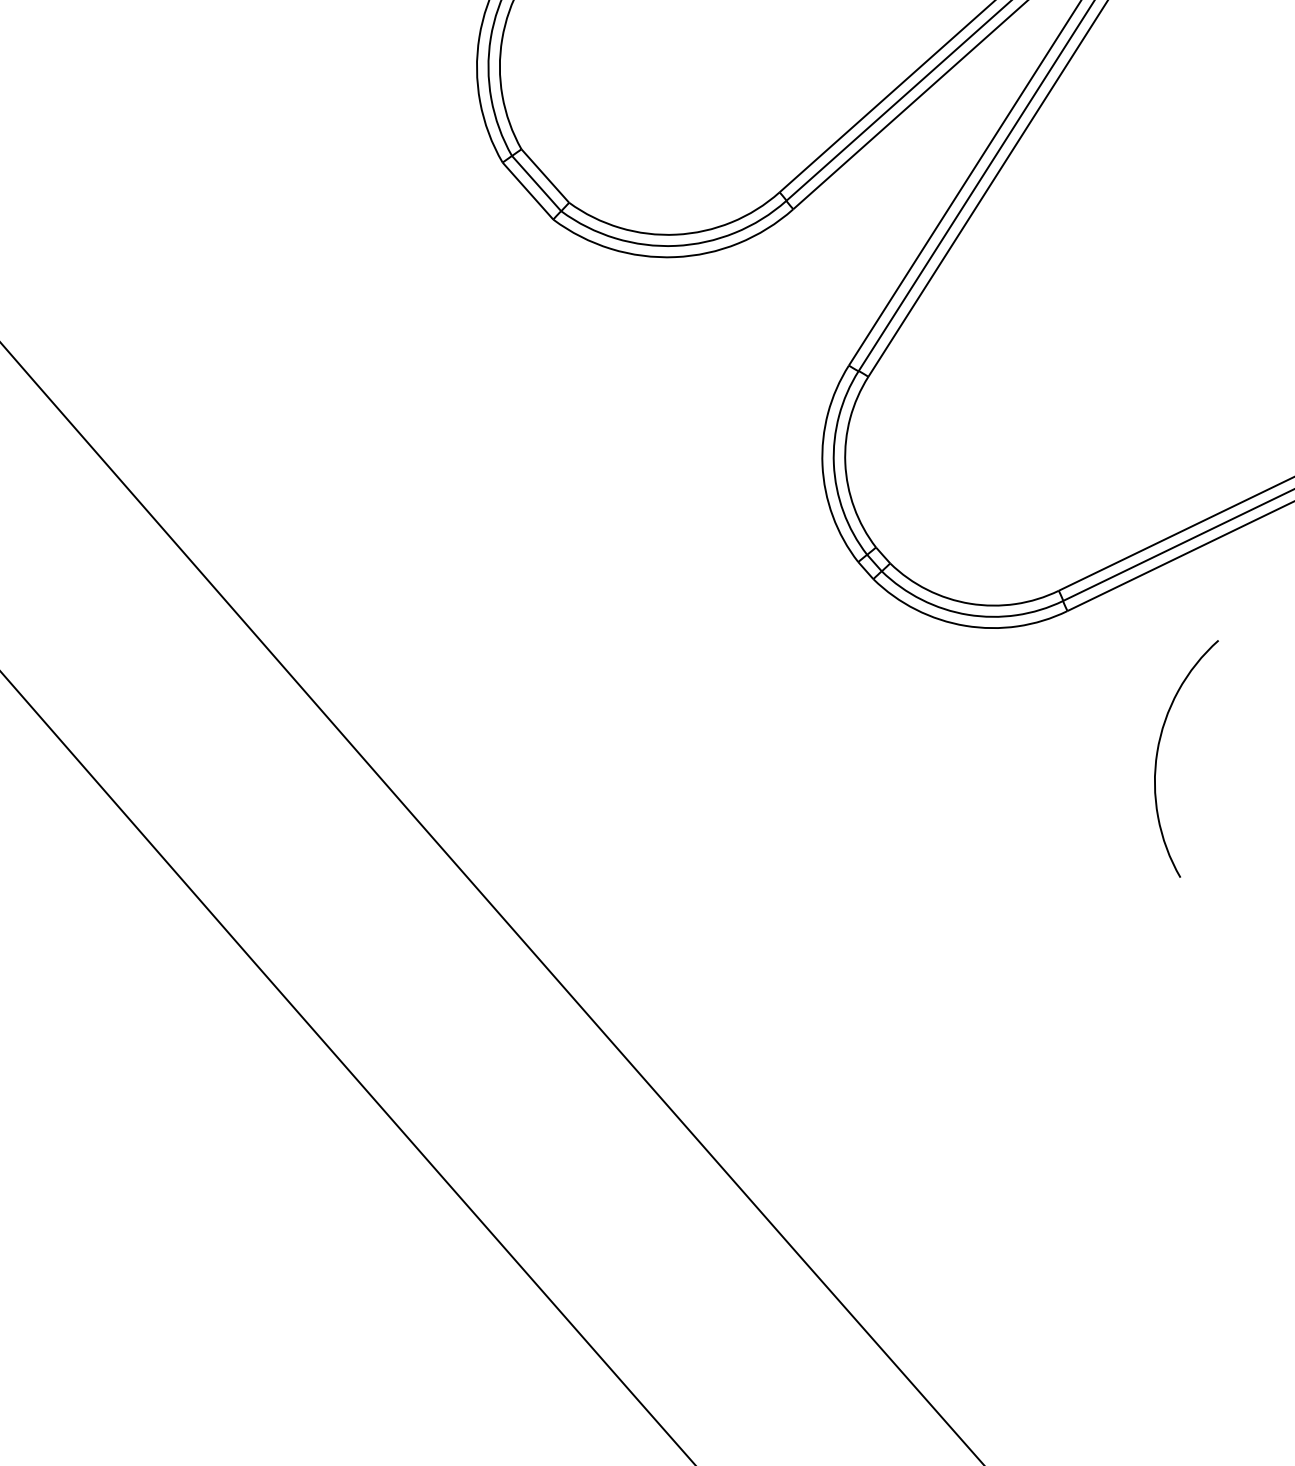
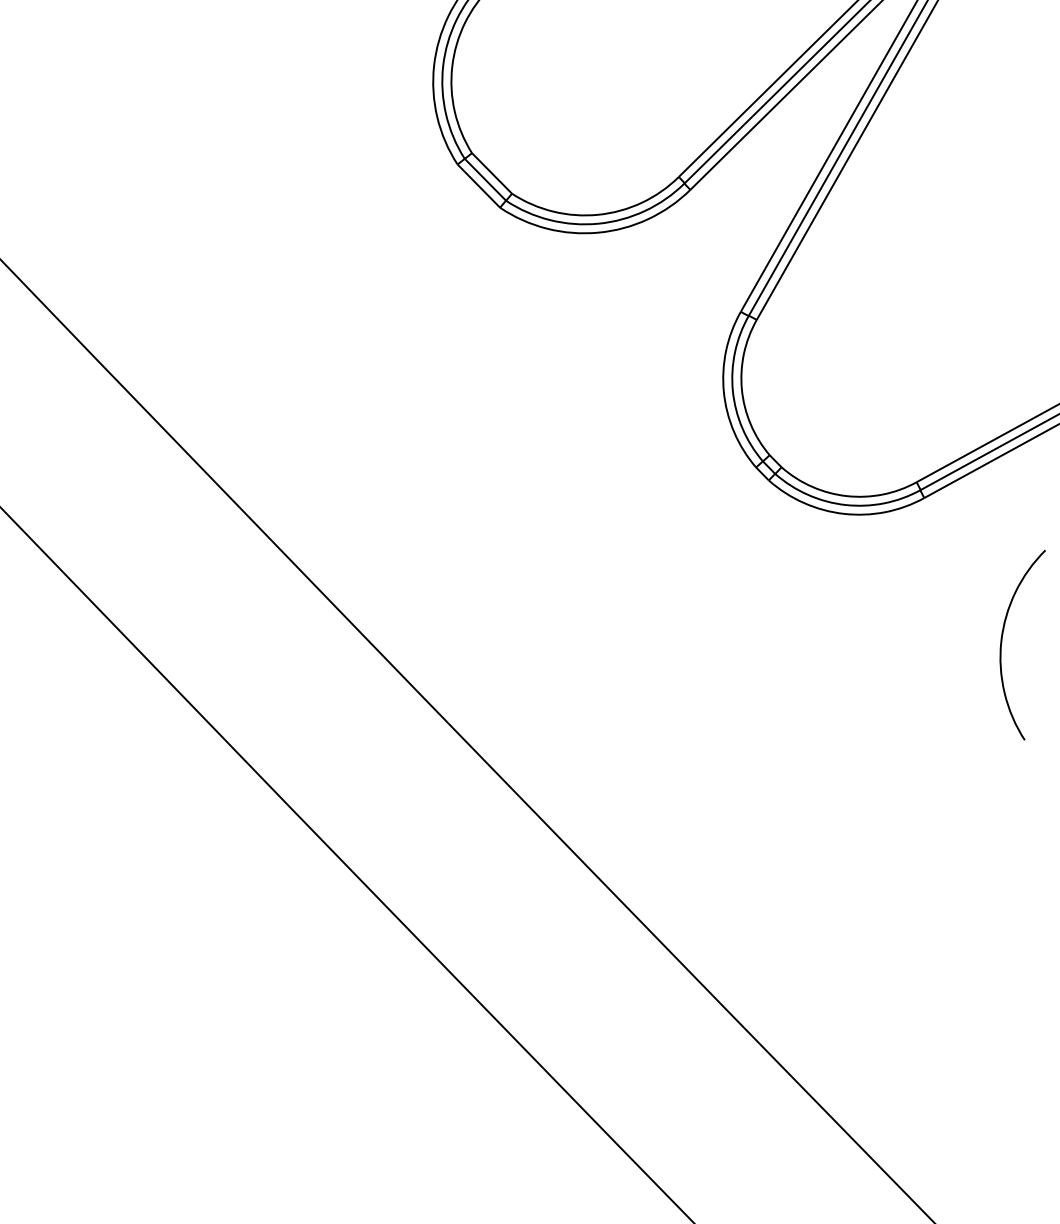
curve: (1158, 754) -> (1002, 643), moved

